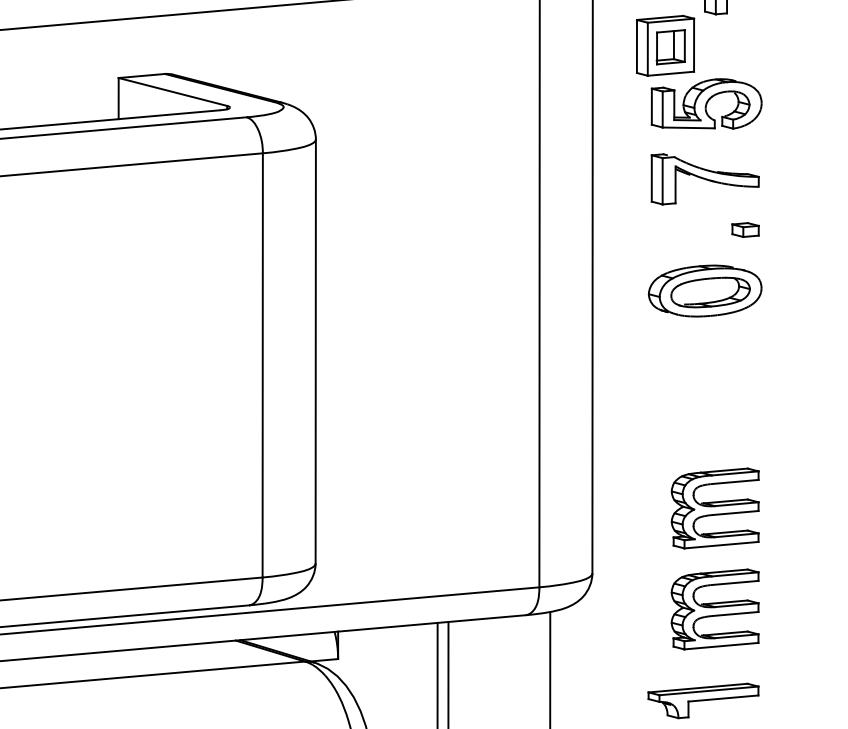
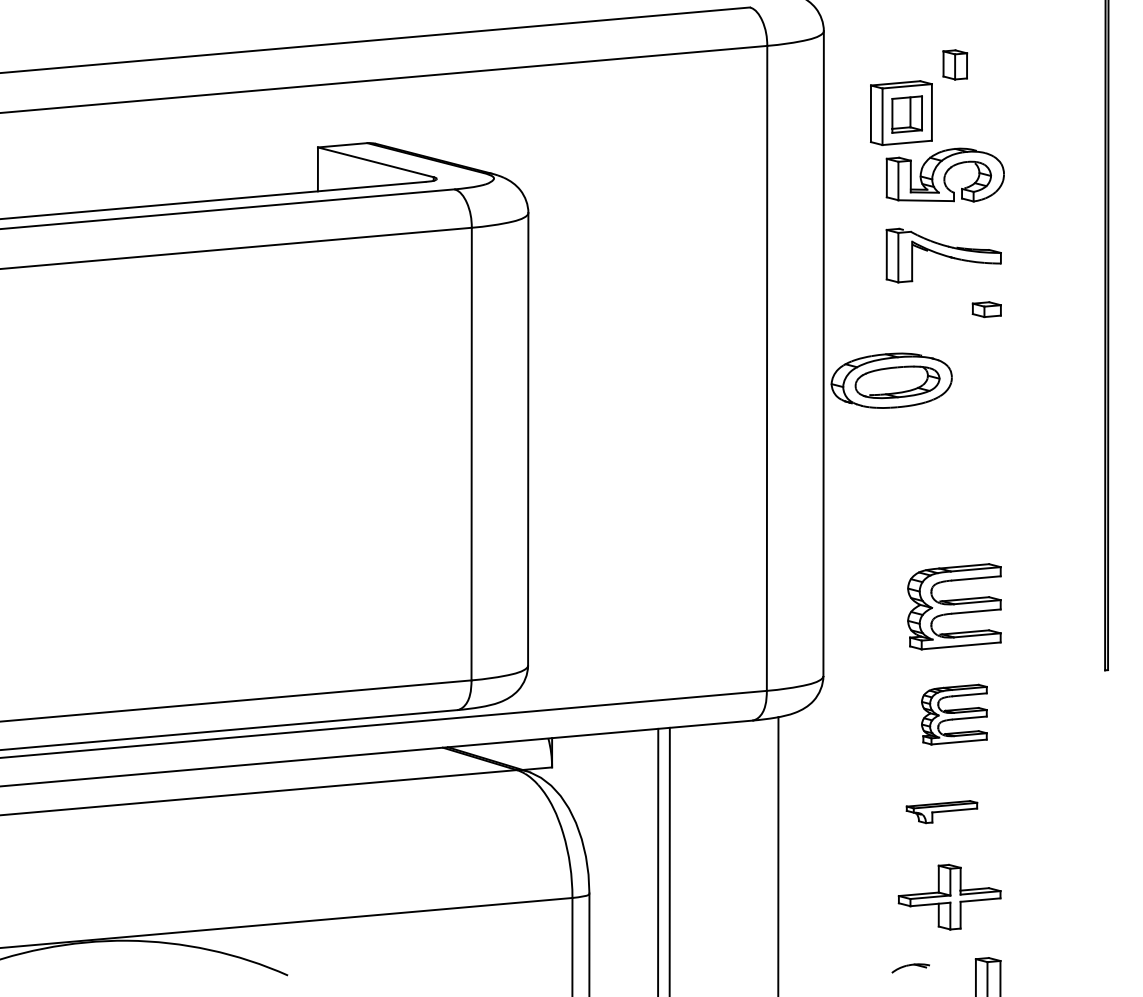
part: (704, 290) -> (891, 380), moved
part: (715, 609) -> (954, 714), size x0.7
part: (703, 700) -> (941, 811), size x0.6

